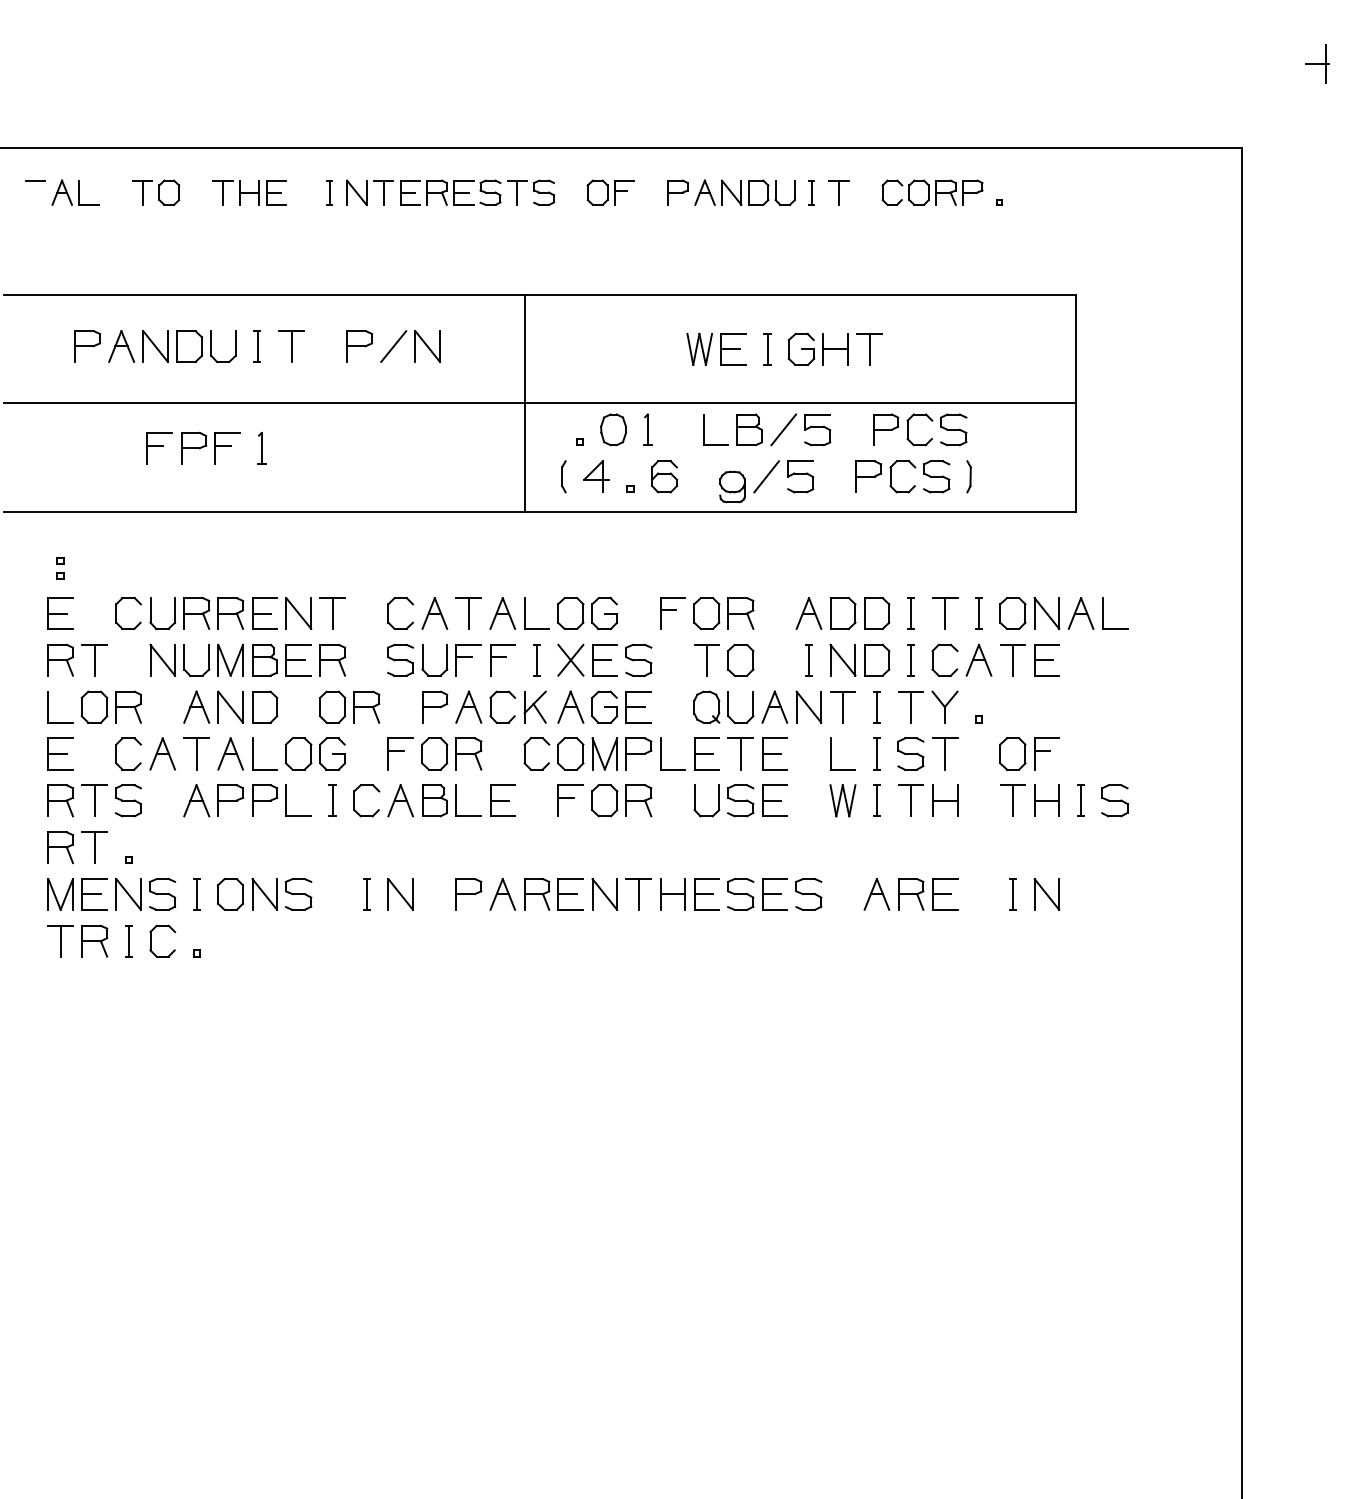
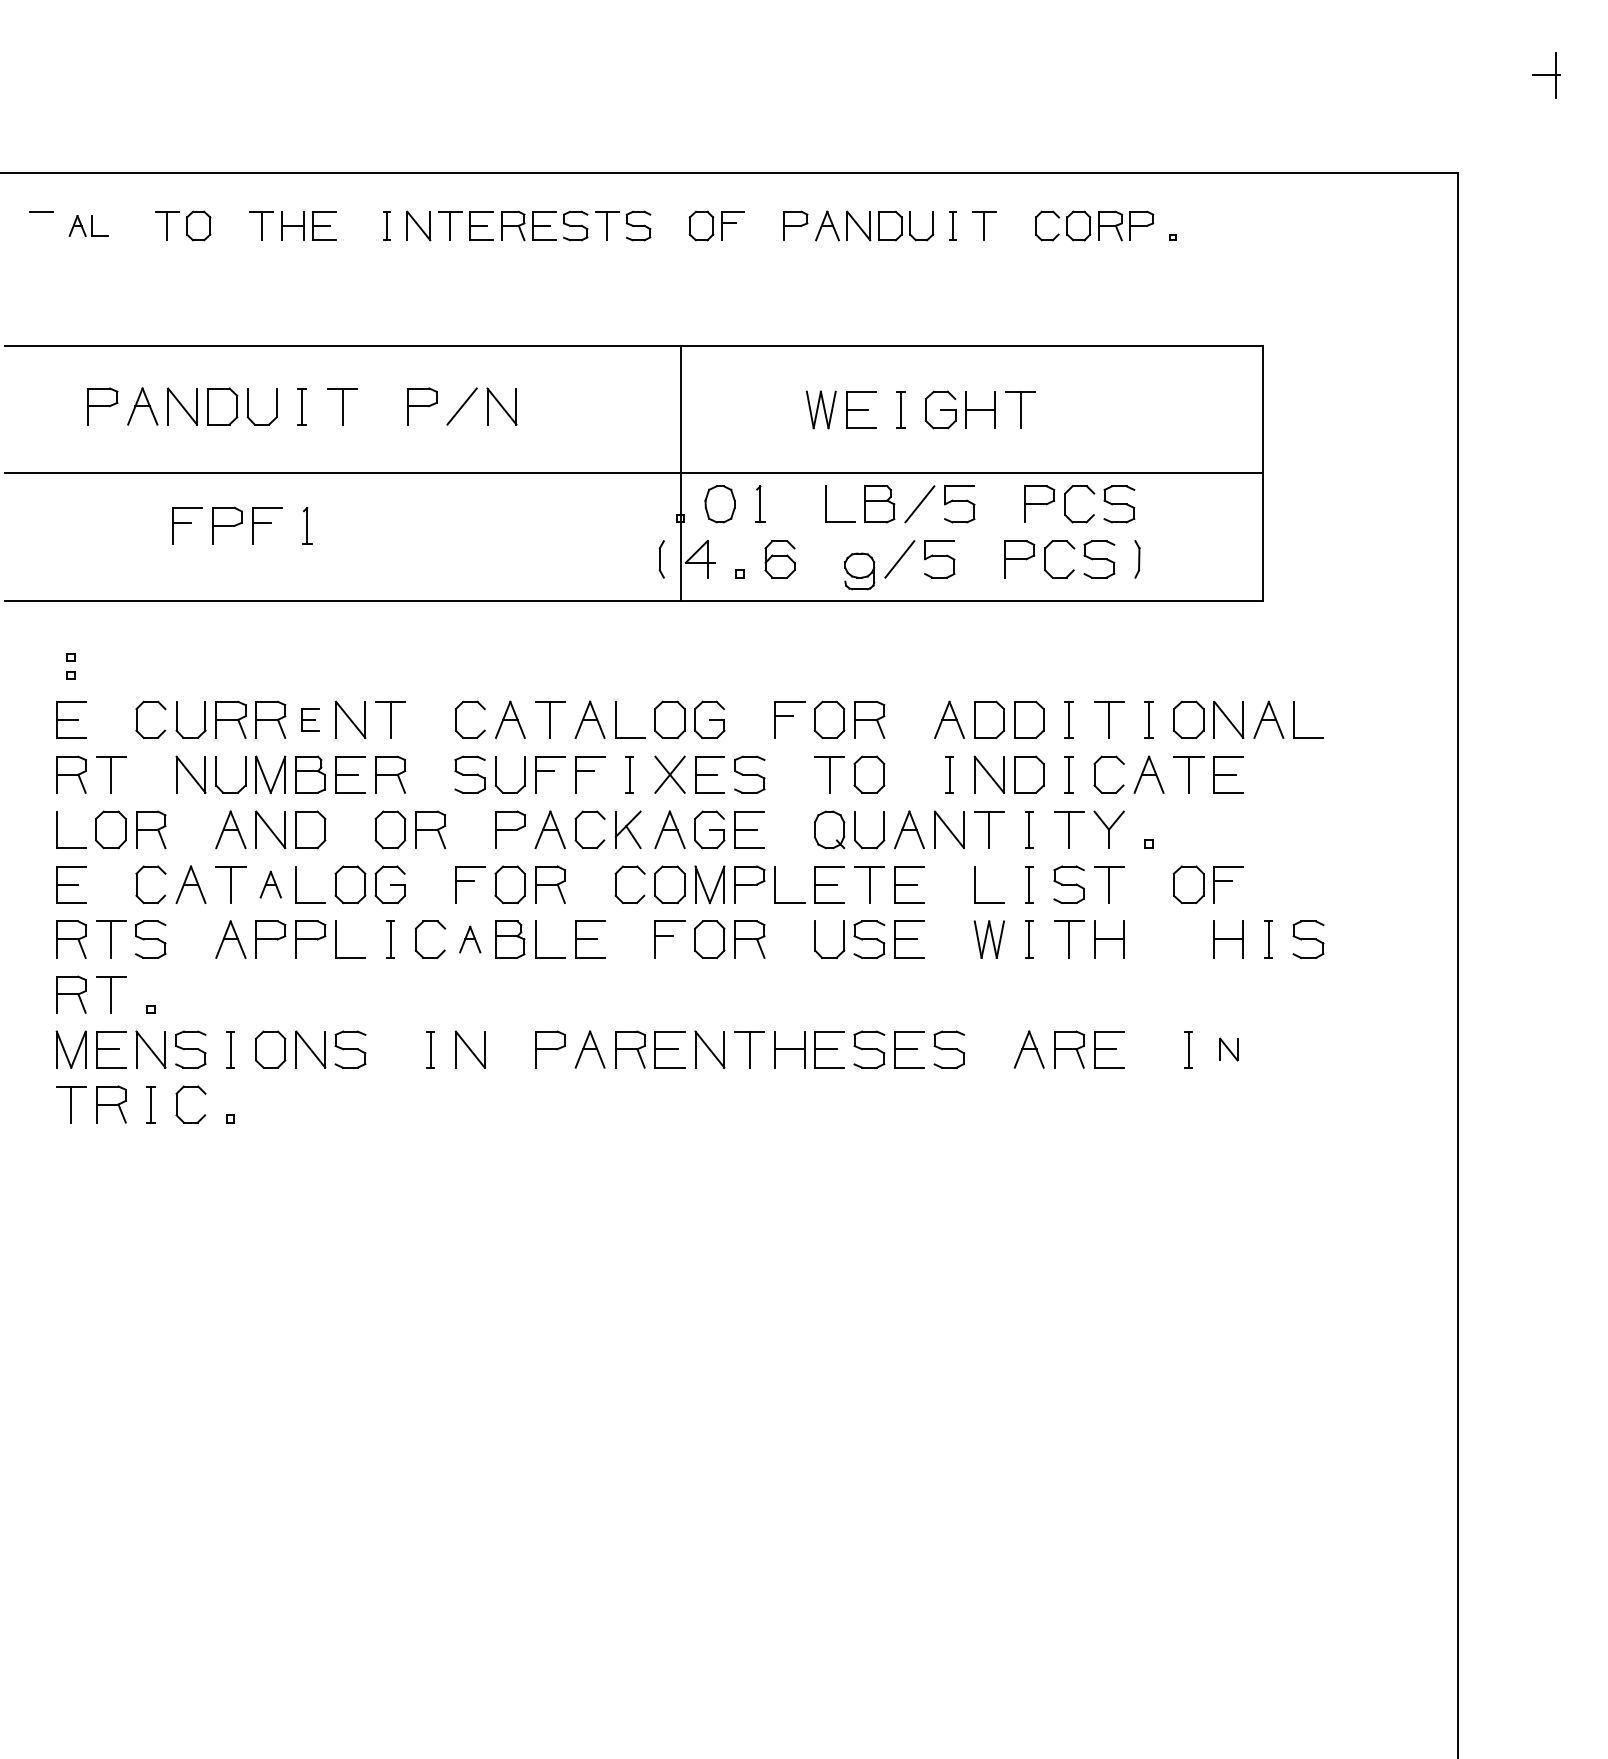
part: (75, 192) -> (88, 225), size x0.7
line: (524, 403) -> (680, 473), moved
part: (264, 613) -> (310, 719), size x0.6
part: (230, 753) -> (270, 884), size x0.7
part: (400, 800) -> (469, 939), size x0.7
part: (1012, 800) -> (1188, 939), removed
part: (1046, 894) -> (1228, 1049), size x0.6

